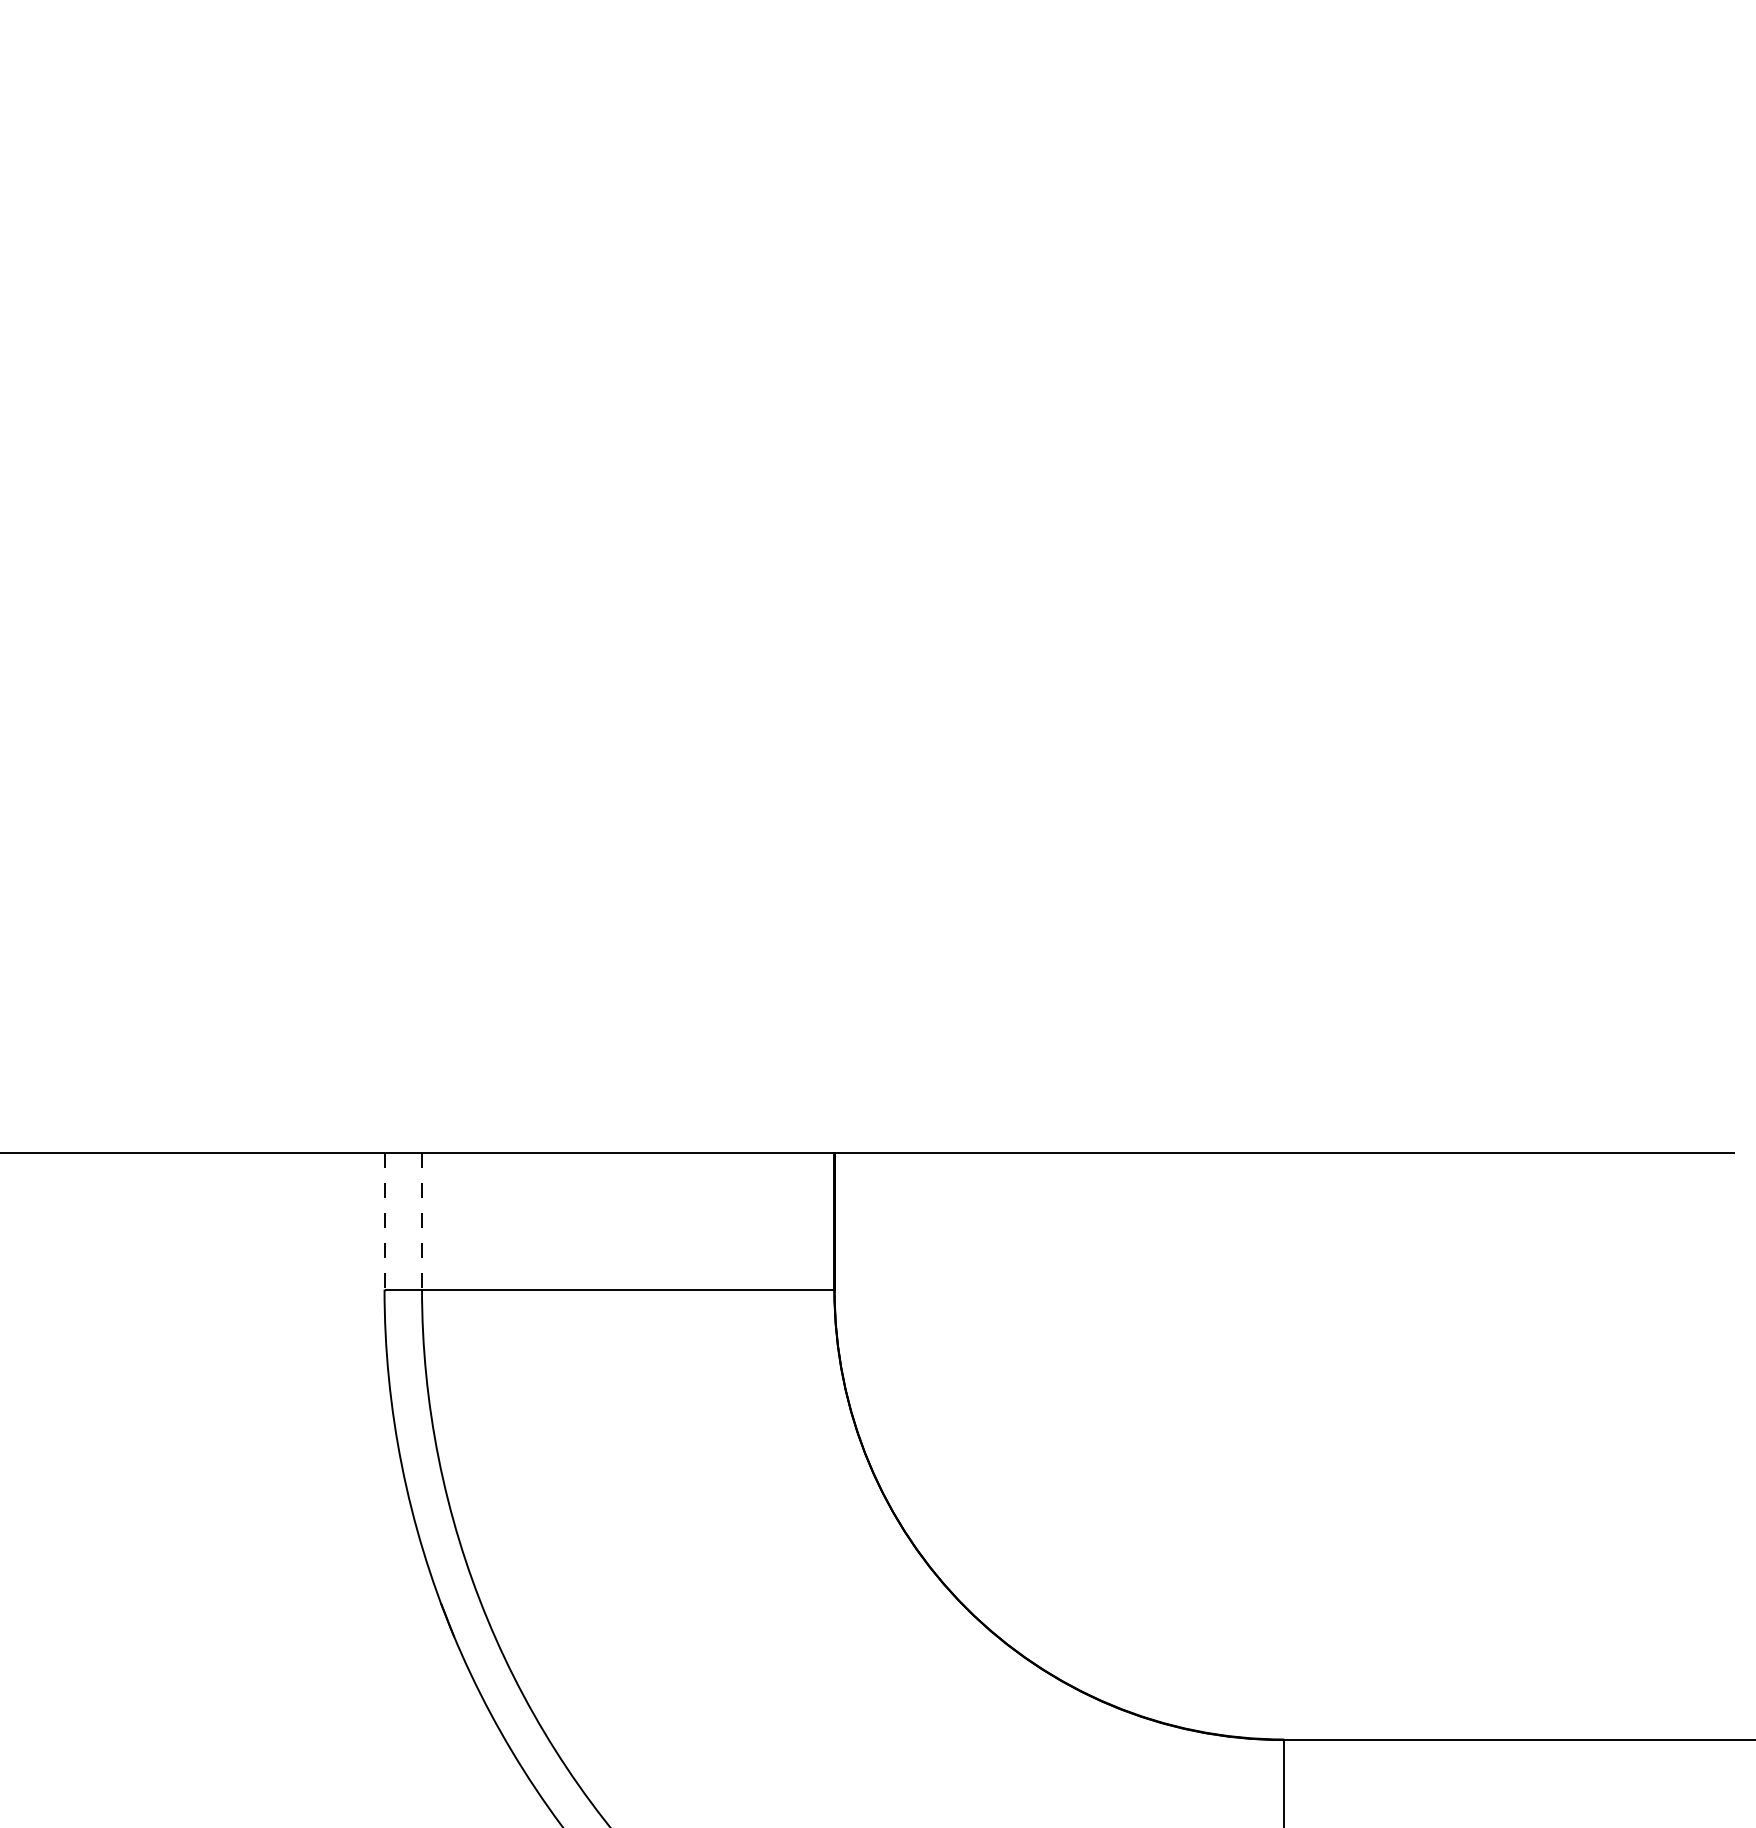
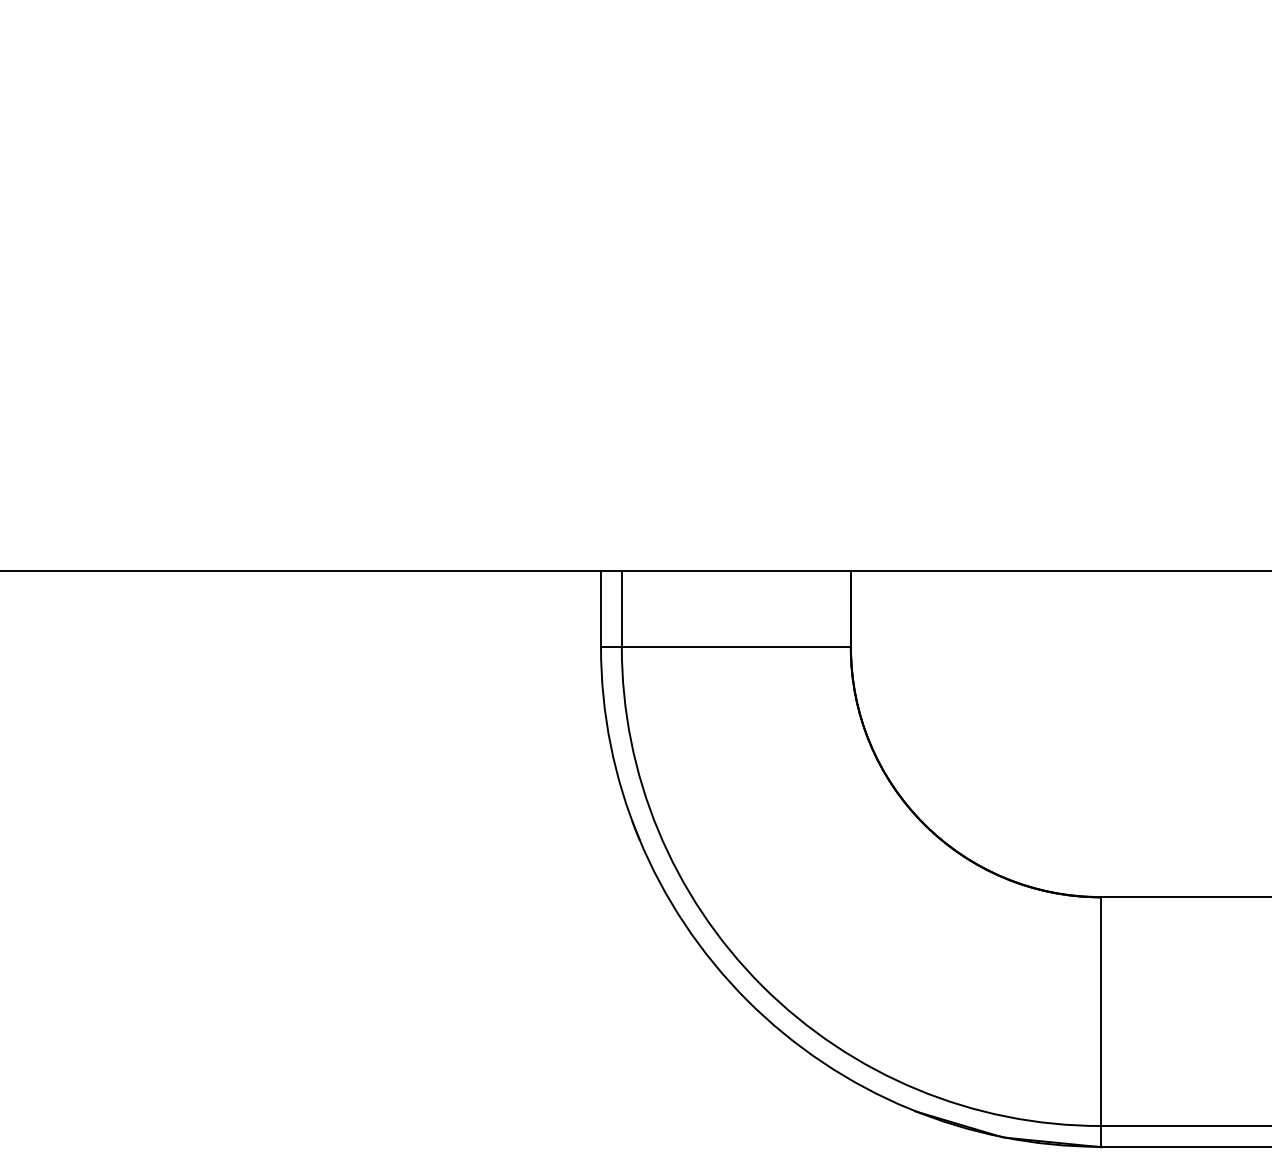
line: (385, 1221) -> (601, 609), dashed -> solid
line: (421, 1221) -> (621, 609), dashed -> solid

